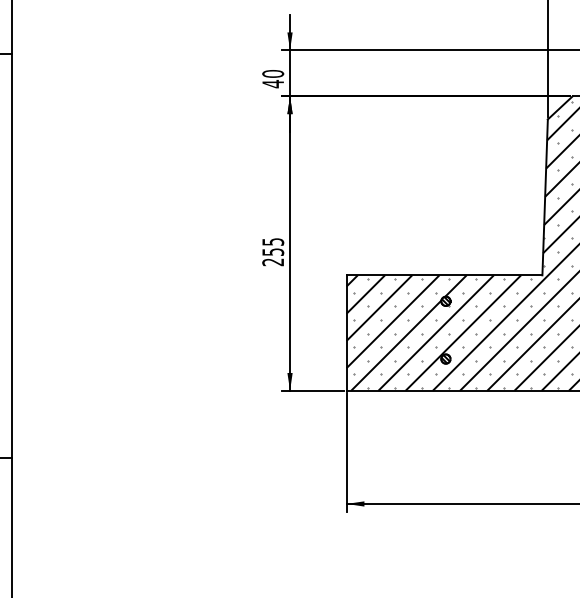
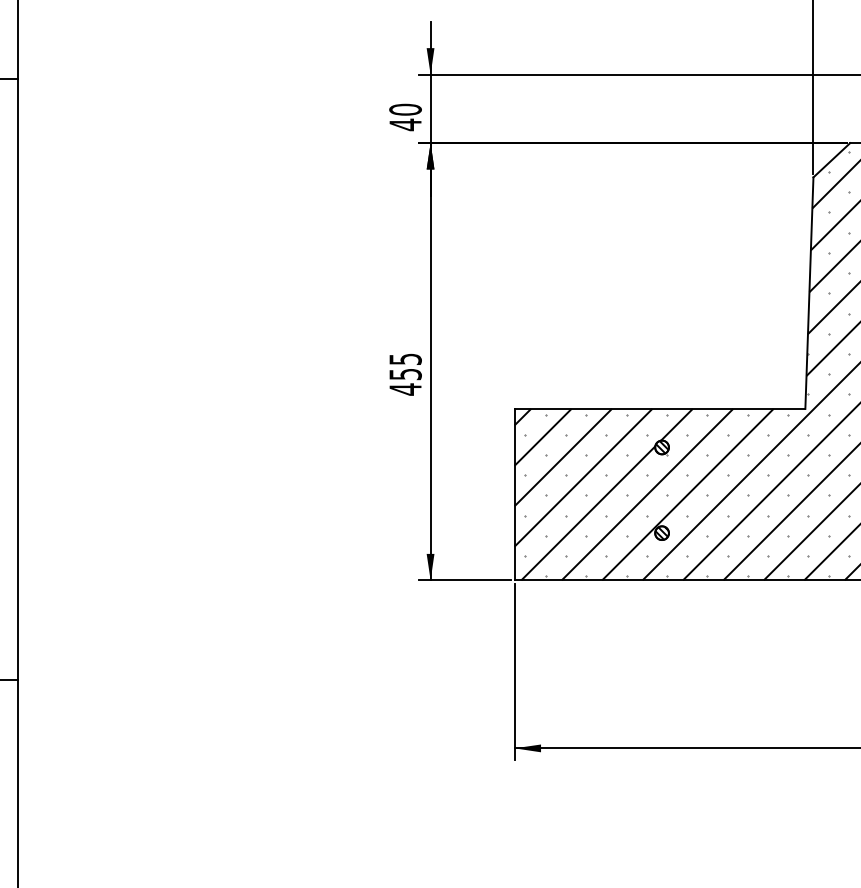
text: (272, 262) -> (404, 389), 255 -> 455

